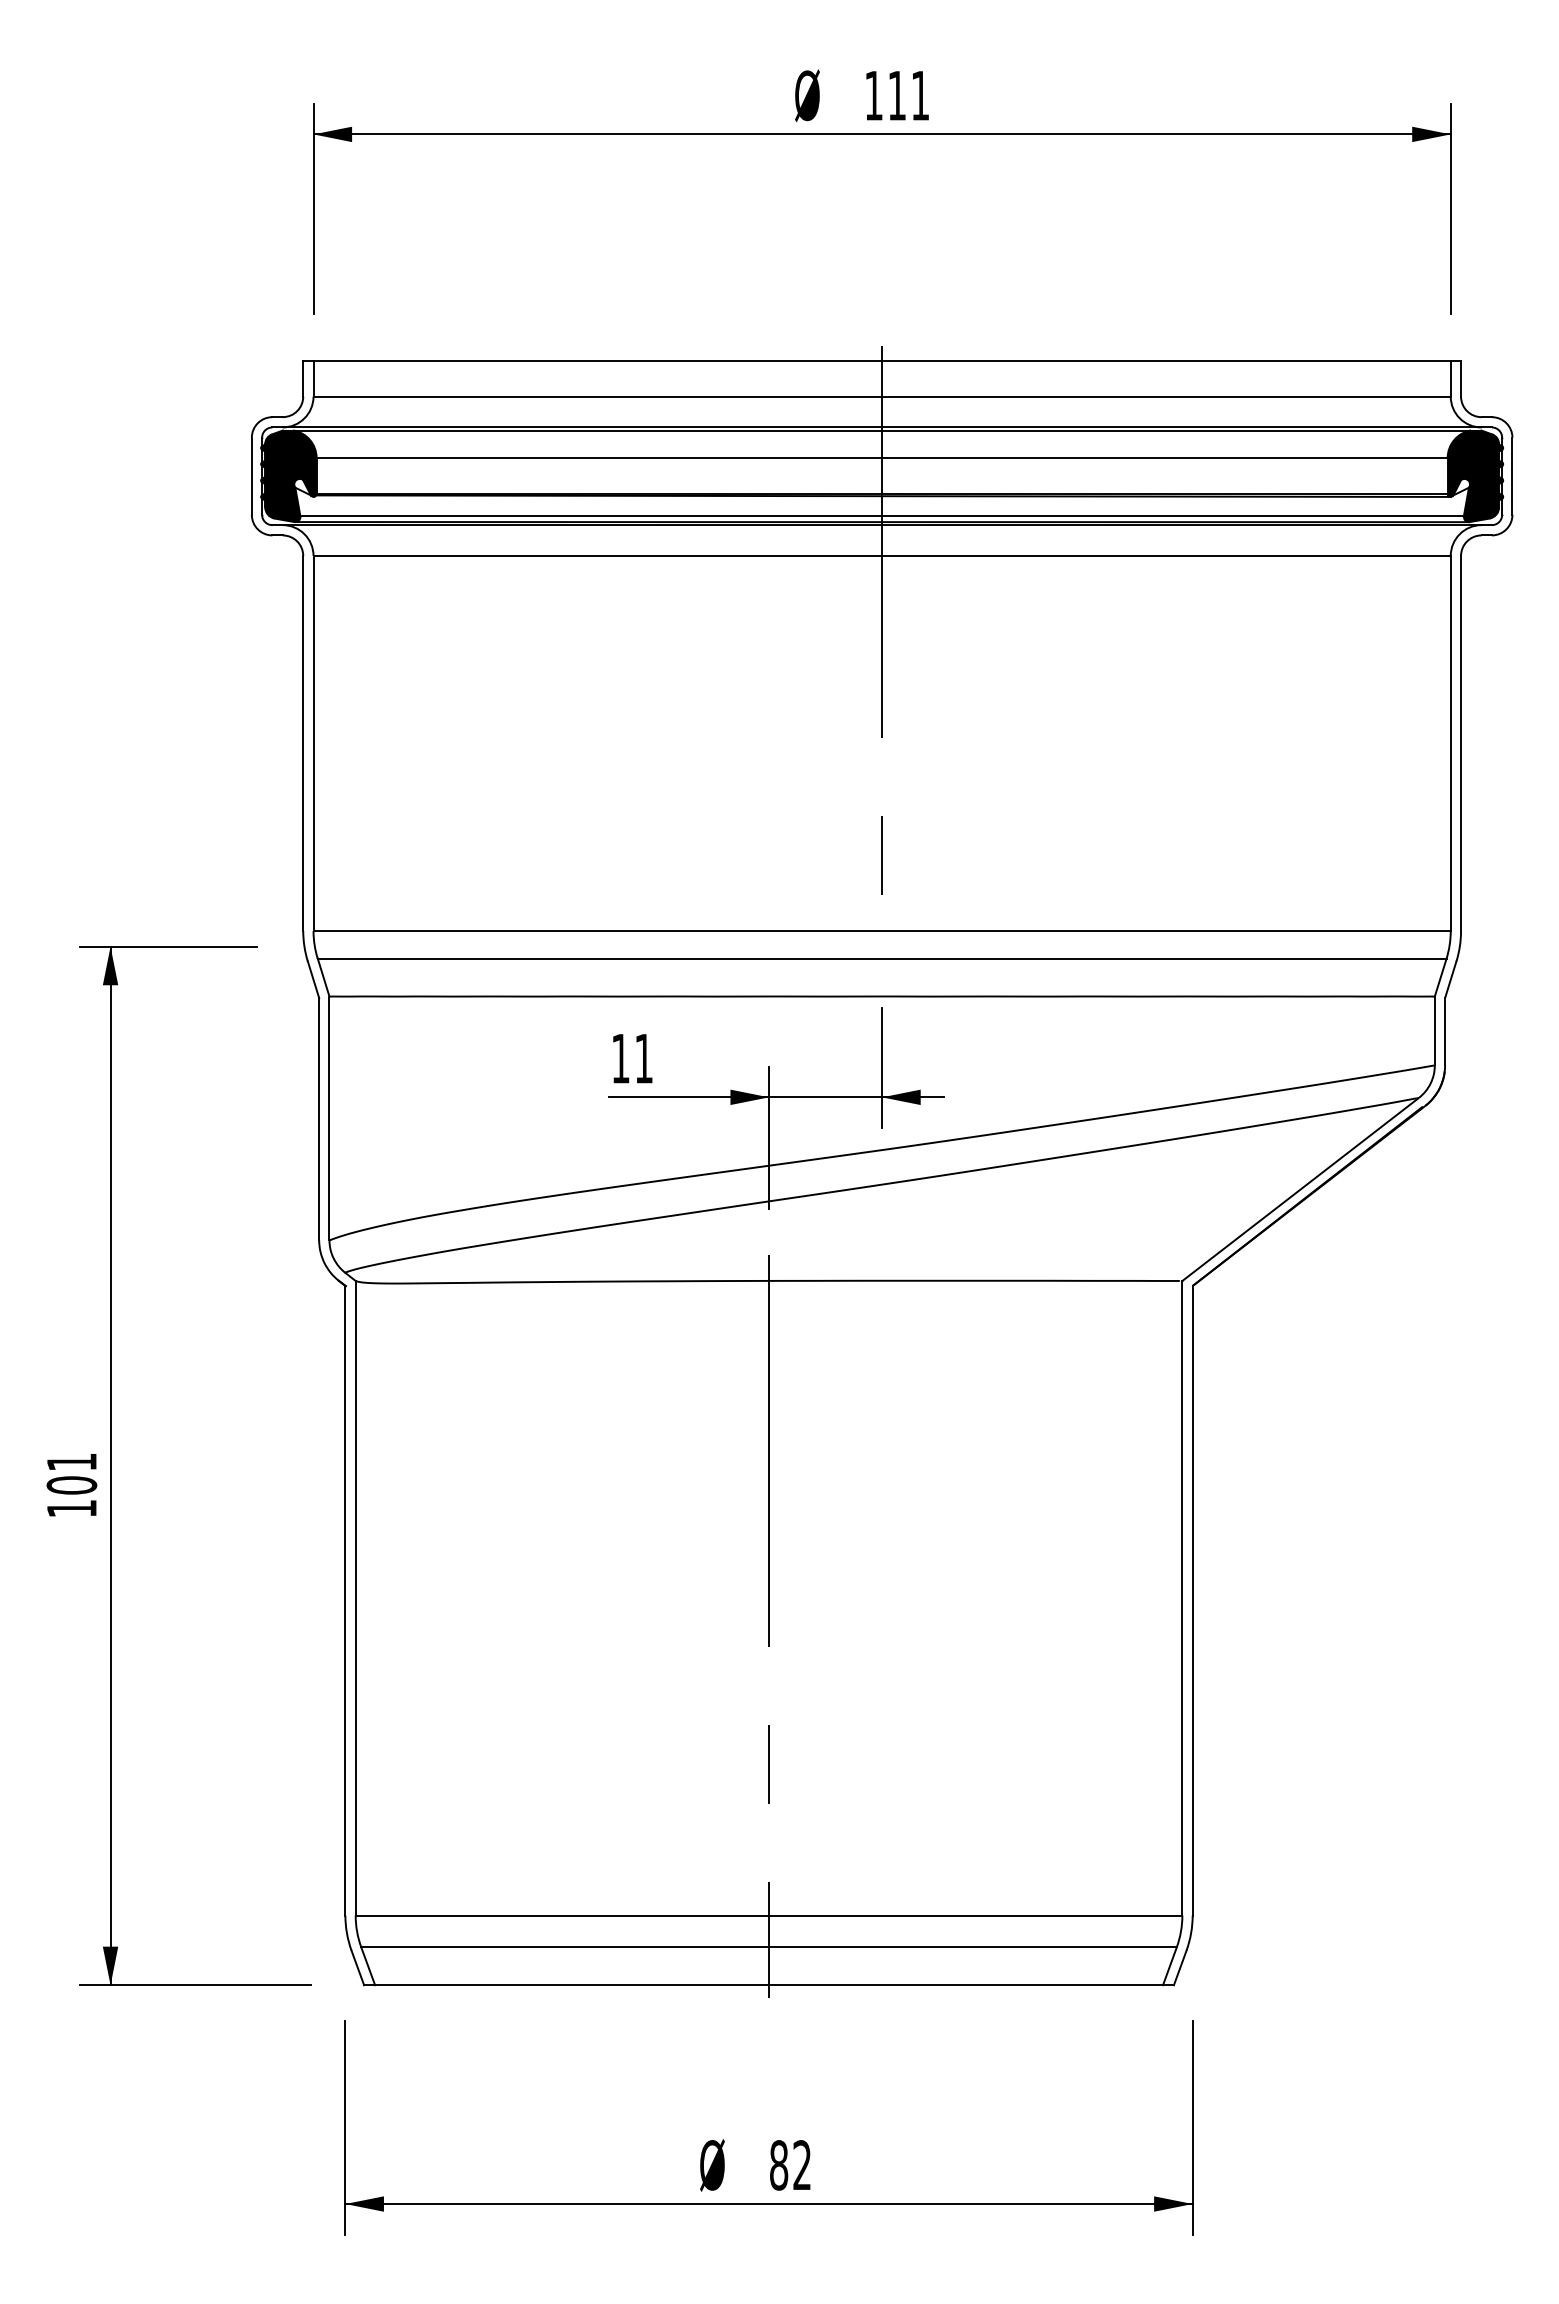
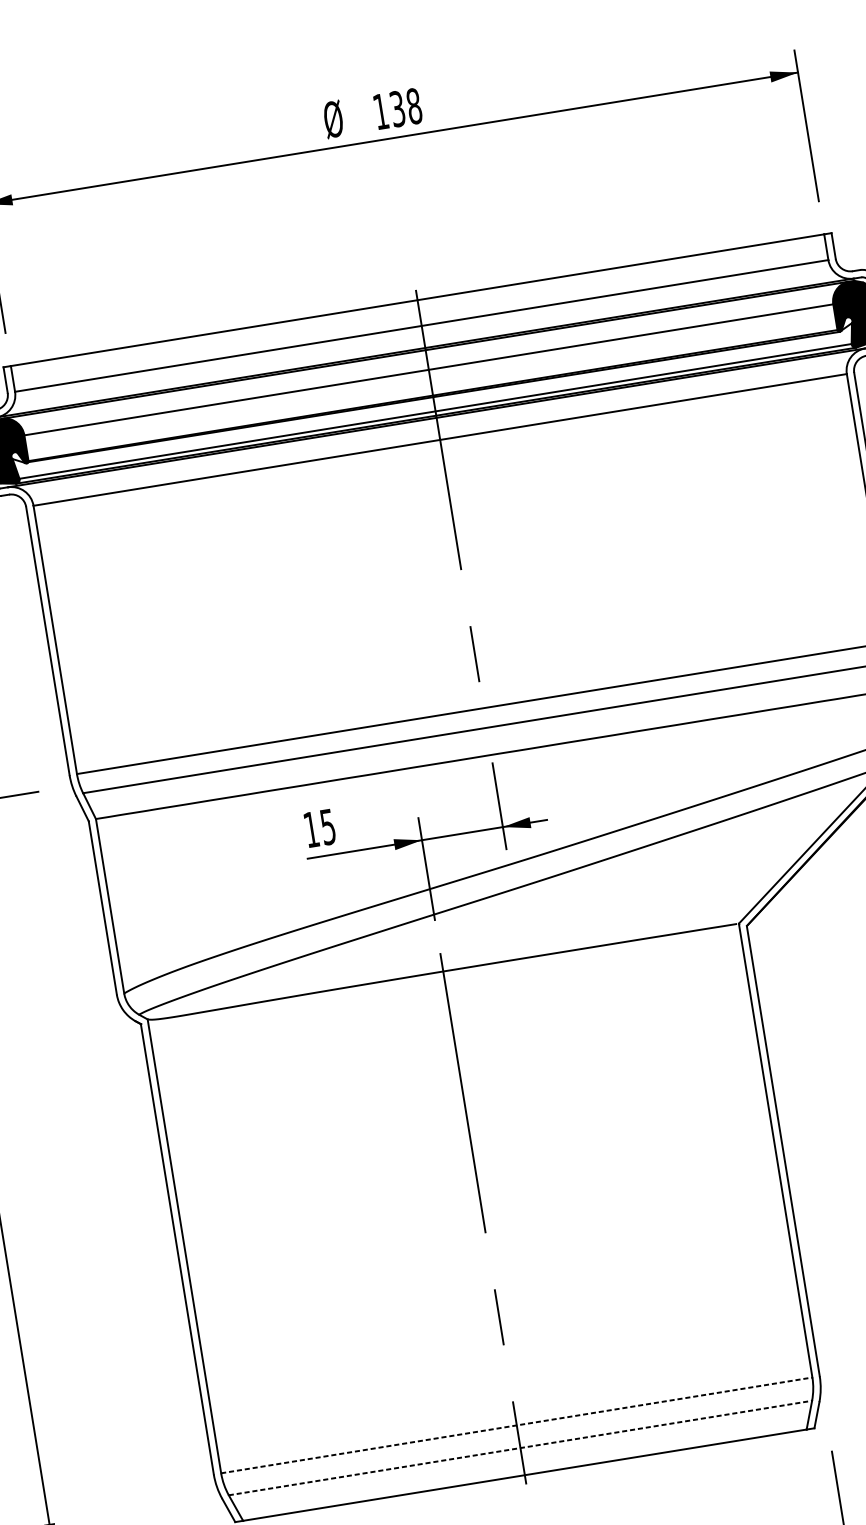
text: (908, 95) -> (405, 107), 111 -> 138
text: (643, 1059) -> (327, 827), 11 -> 15
line: (769, 1915) -> (517, 1425), solid -> dashed
line: (769, 1947) -> (520, 1448), solid -> dashed

